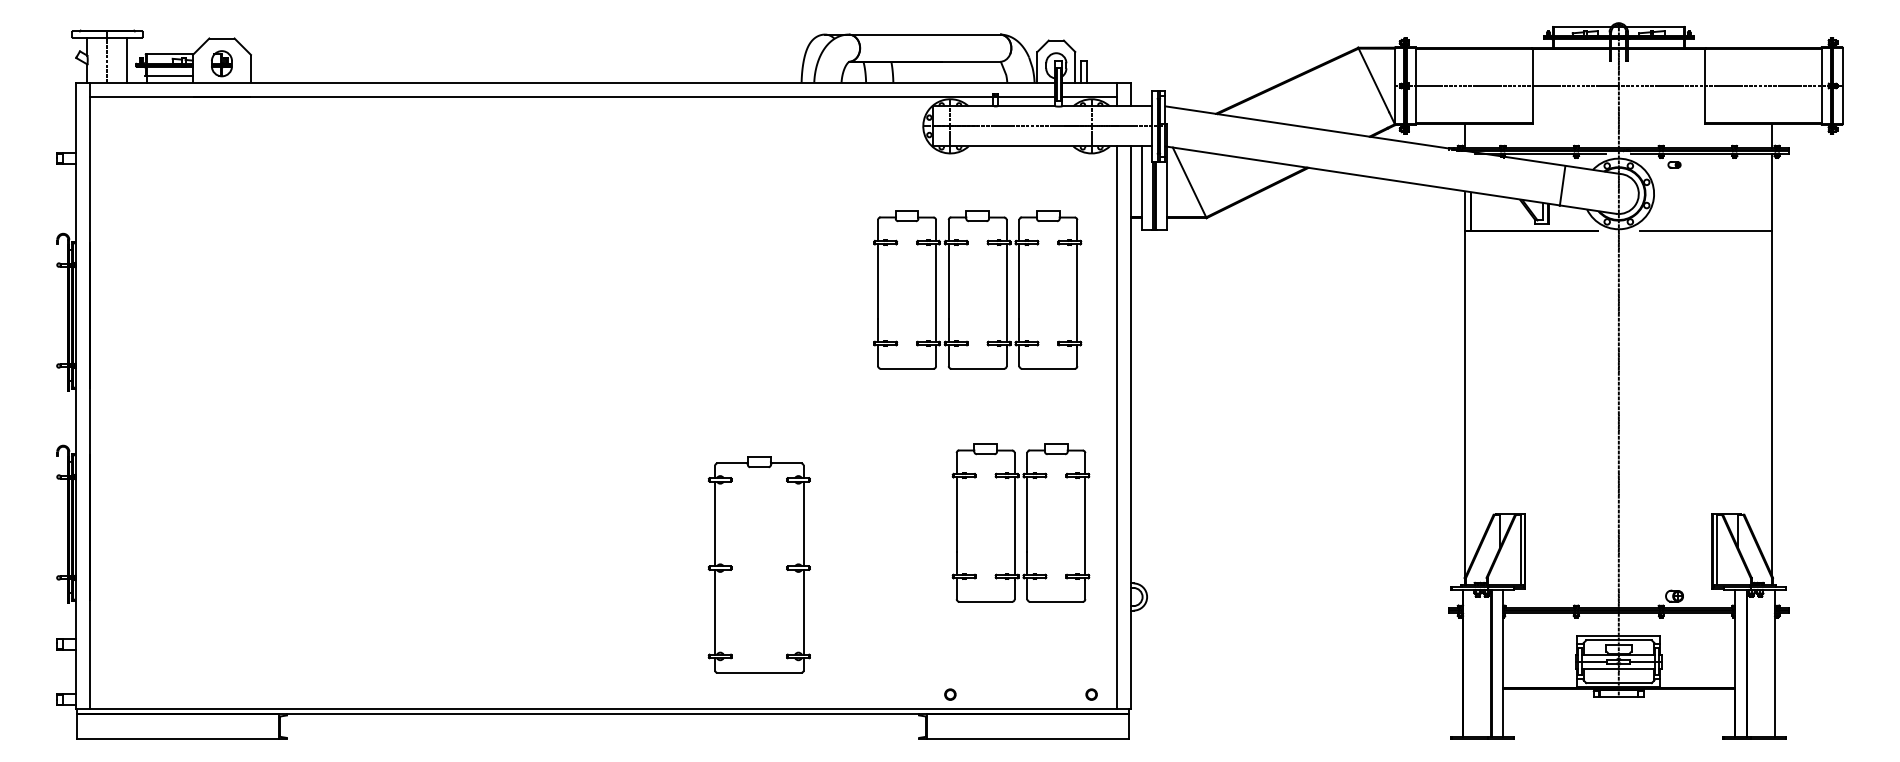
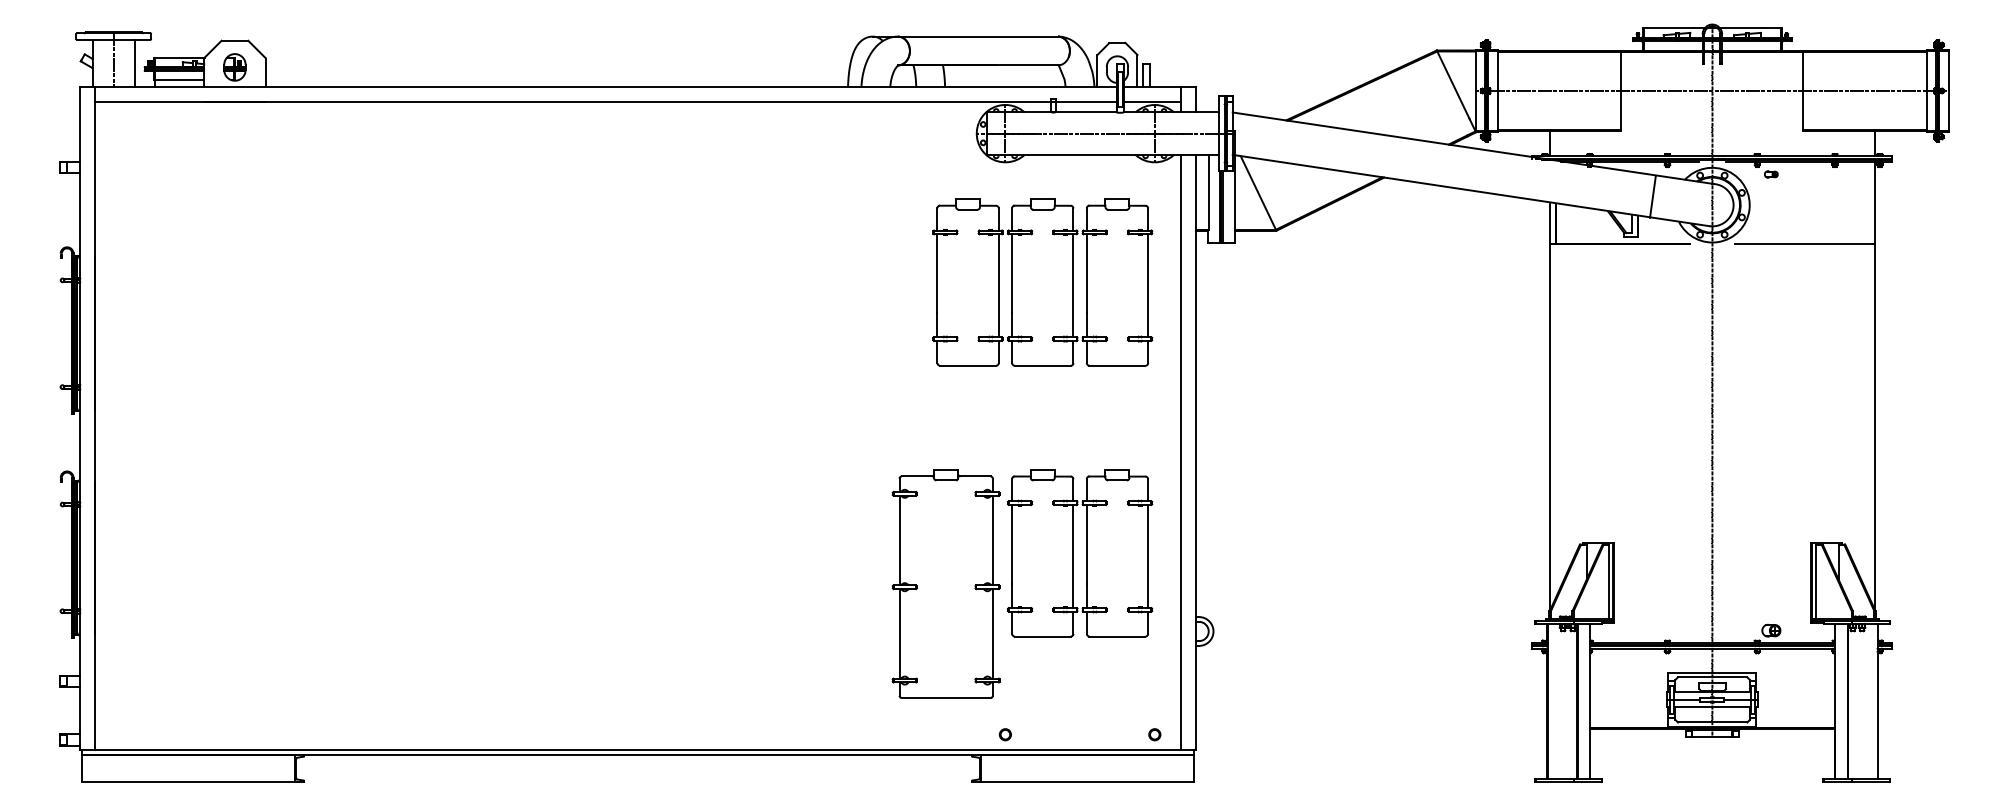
part: (977, 289) -> (1042, 281), moved
part: (758, 564) -> (945, 583), moved

